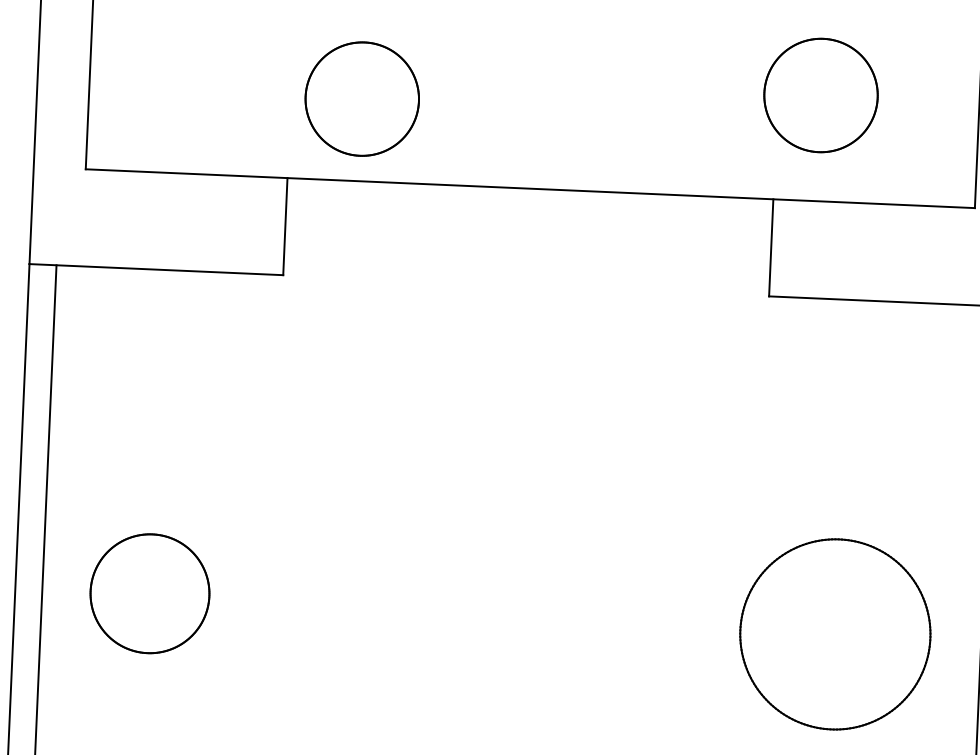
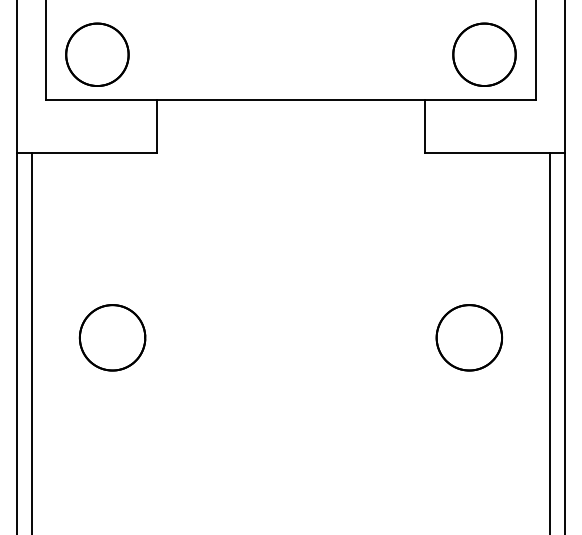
part: (821, 94) -> (484, 54), moved
part: (362, 98) -> (97, 54), moved
part: (149, 593) -> (112, 337), moved
part: (835, 634) -> (469, 337), size x0.62

